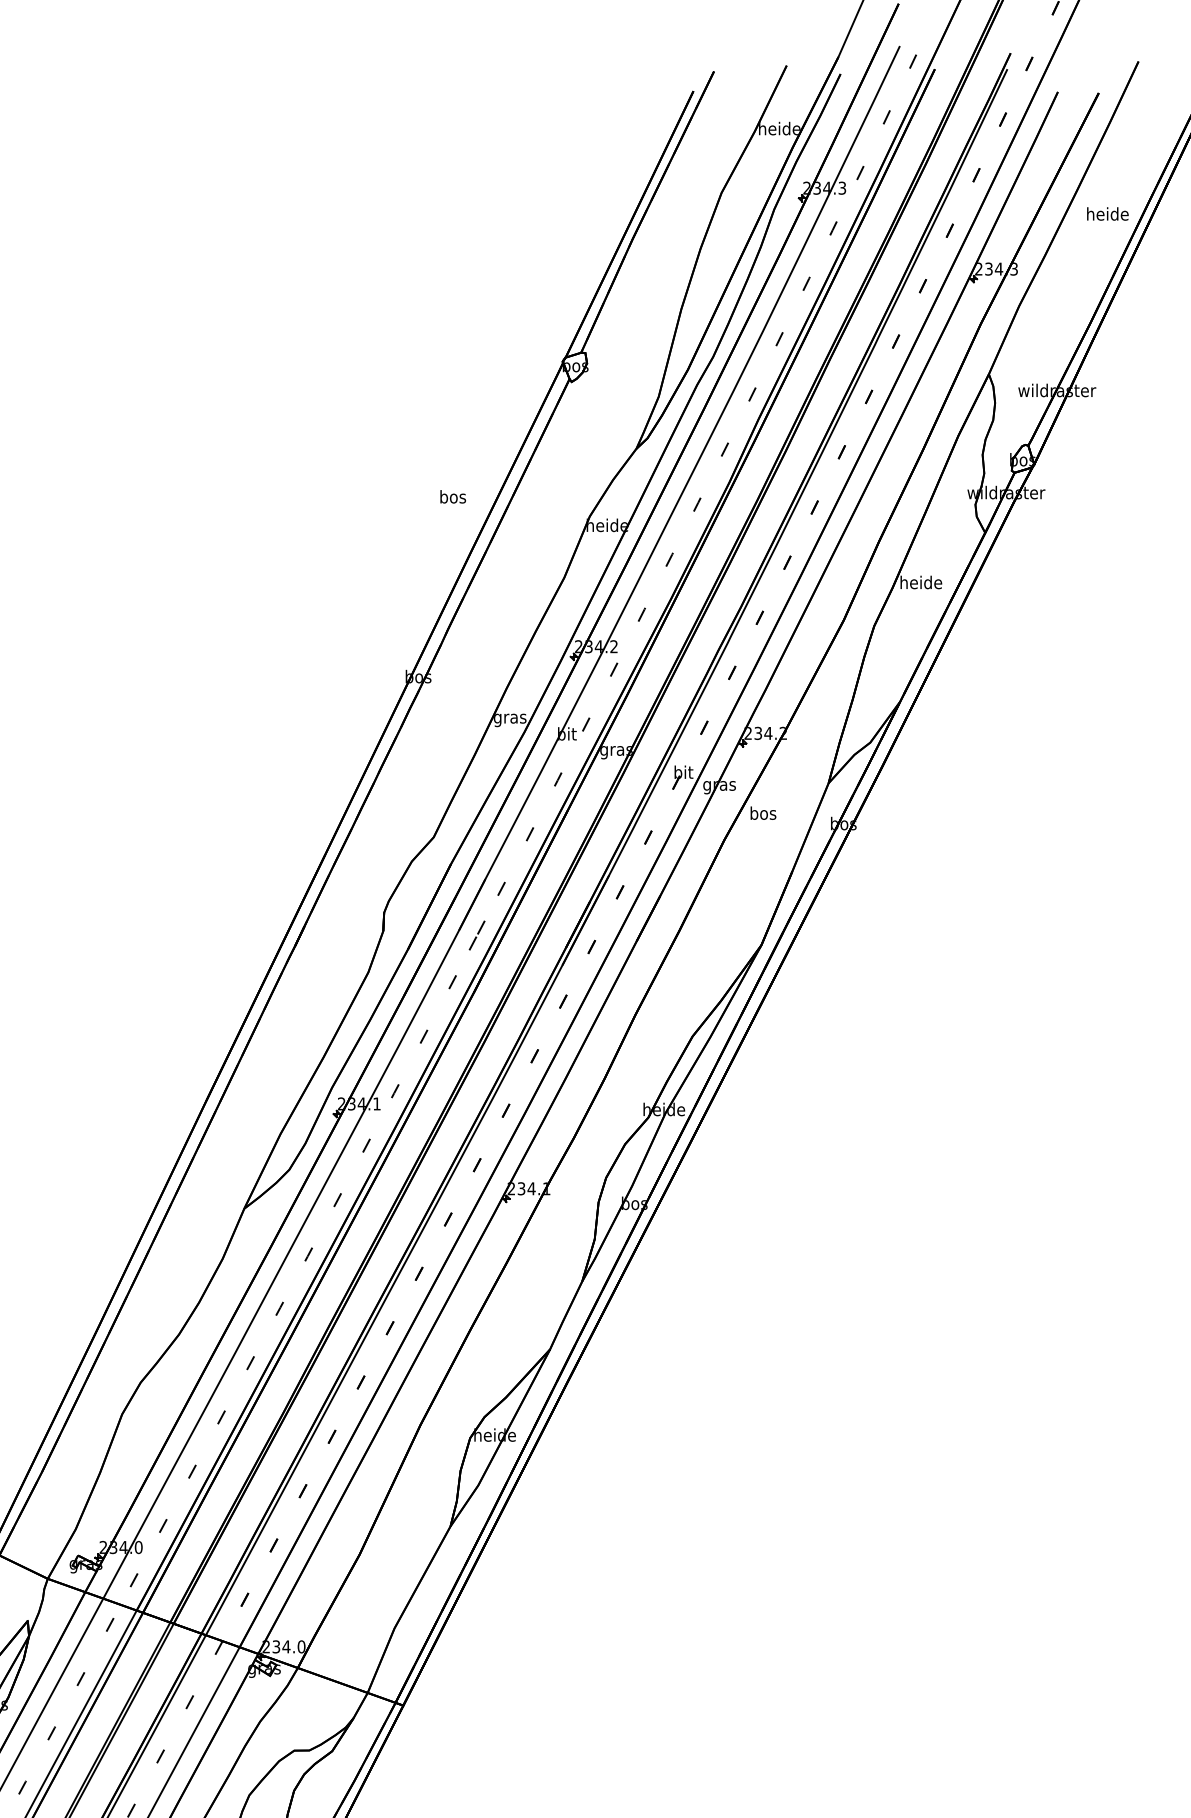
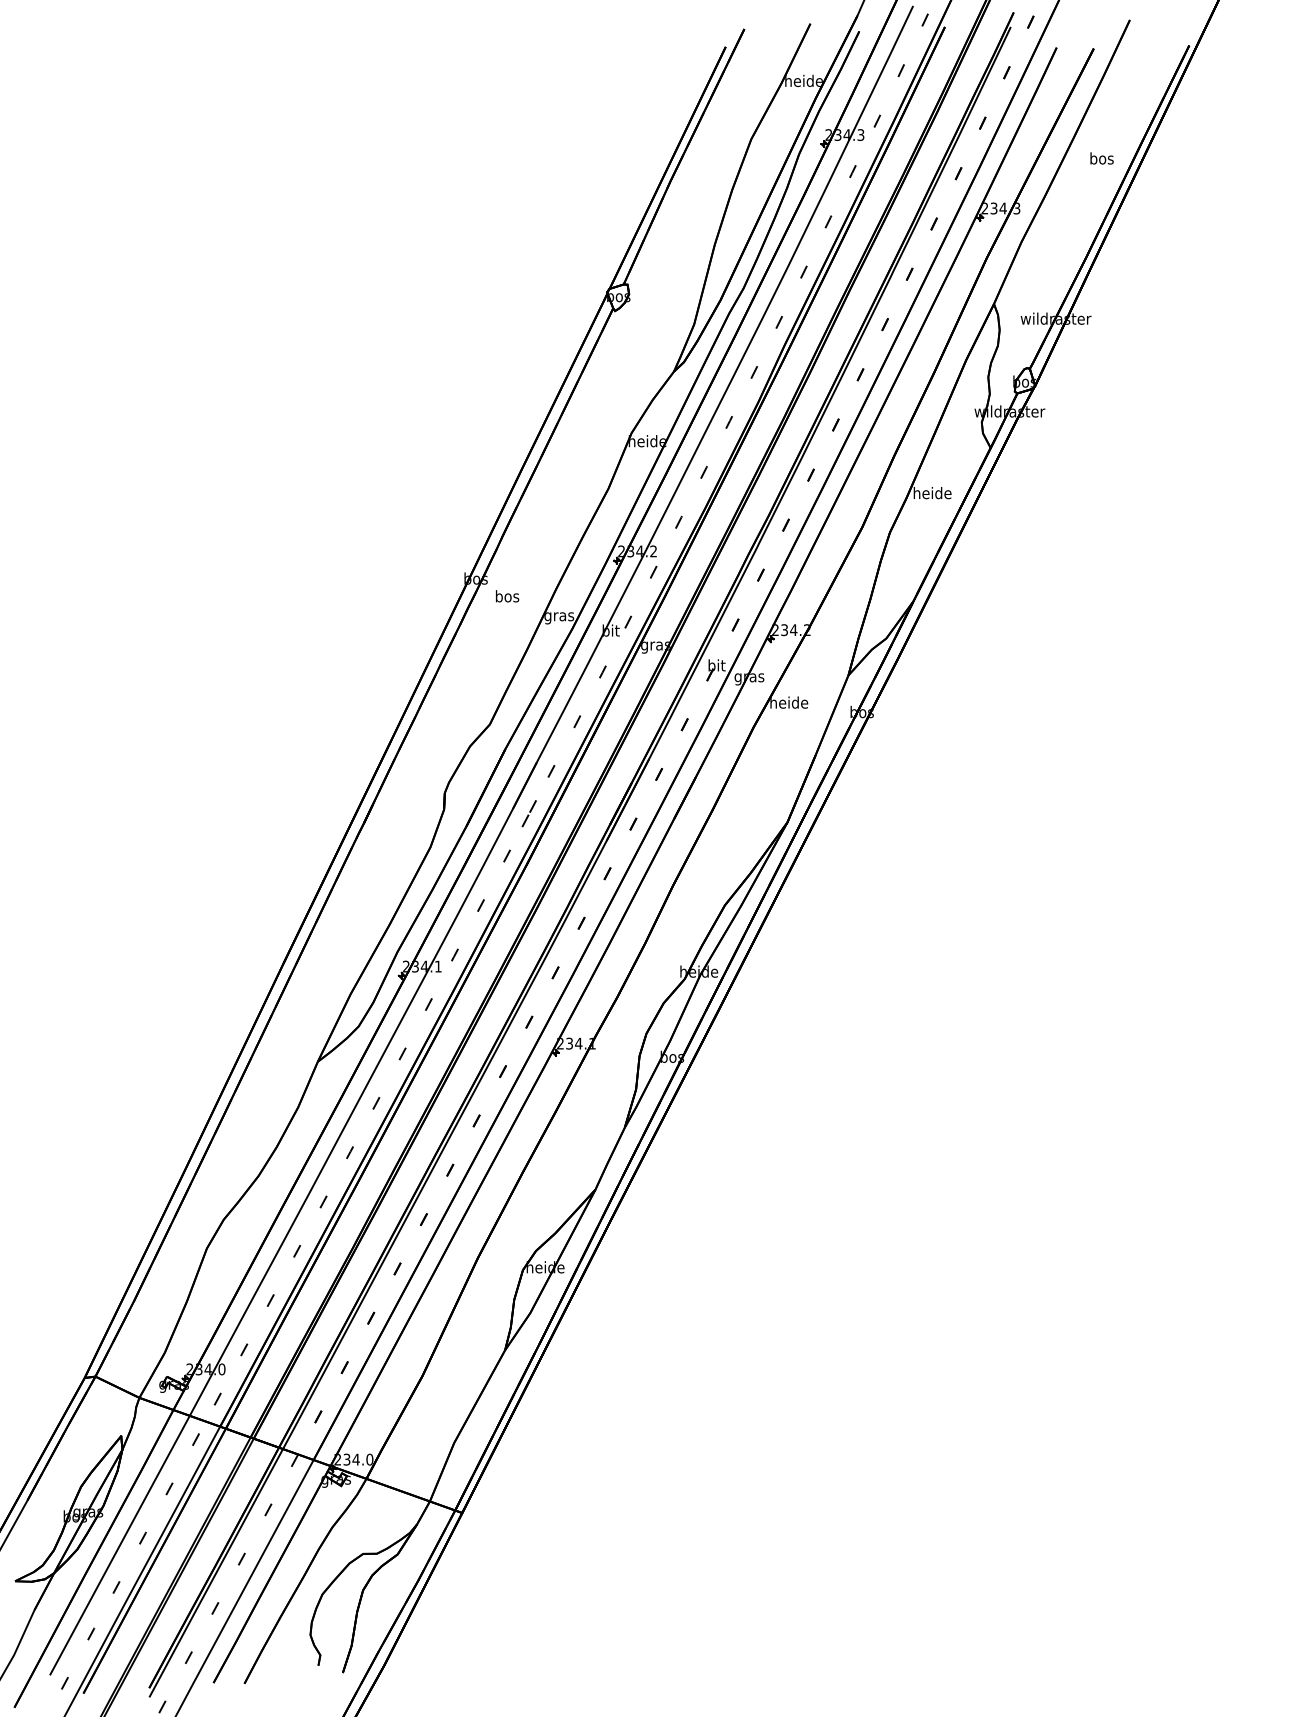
text: (1107, 214) -> (1101, 158), heide -> bos
text: (453, 497) -> (507, 596), moved
text: (763, 813) -> (789, 702), bos -> heide

